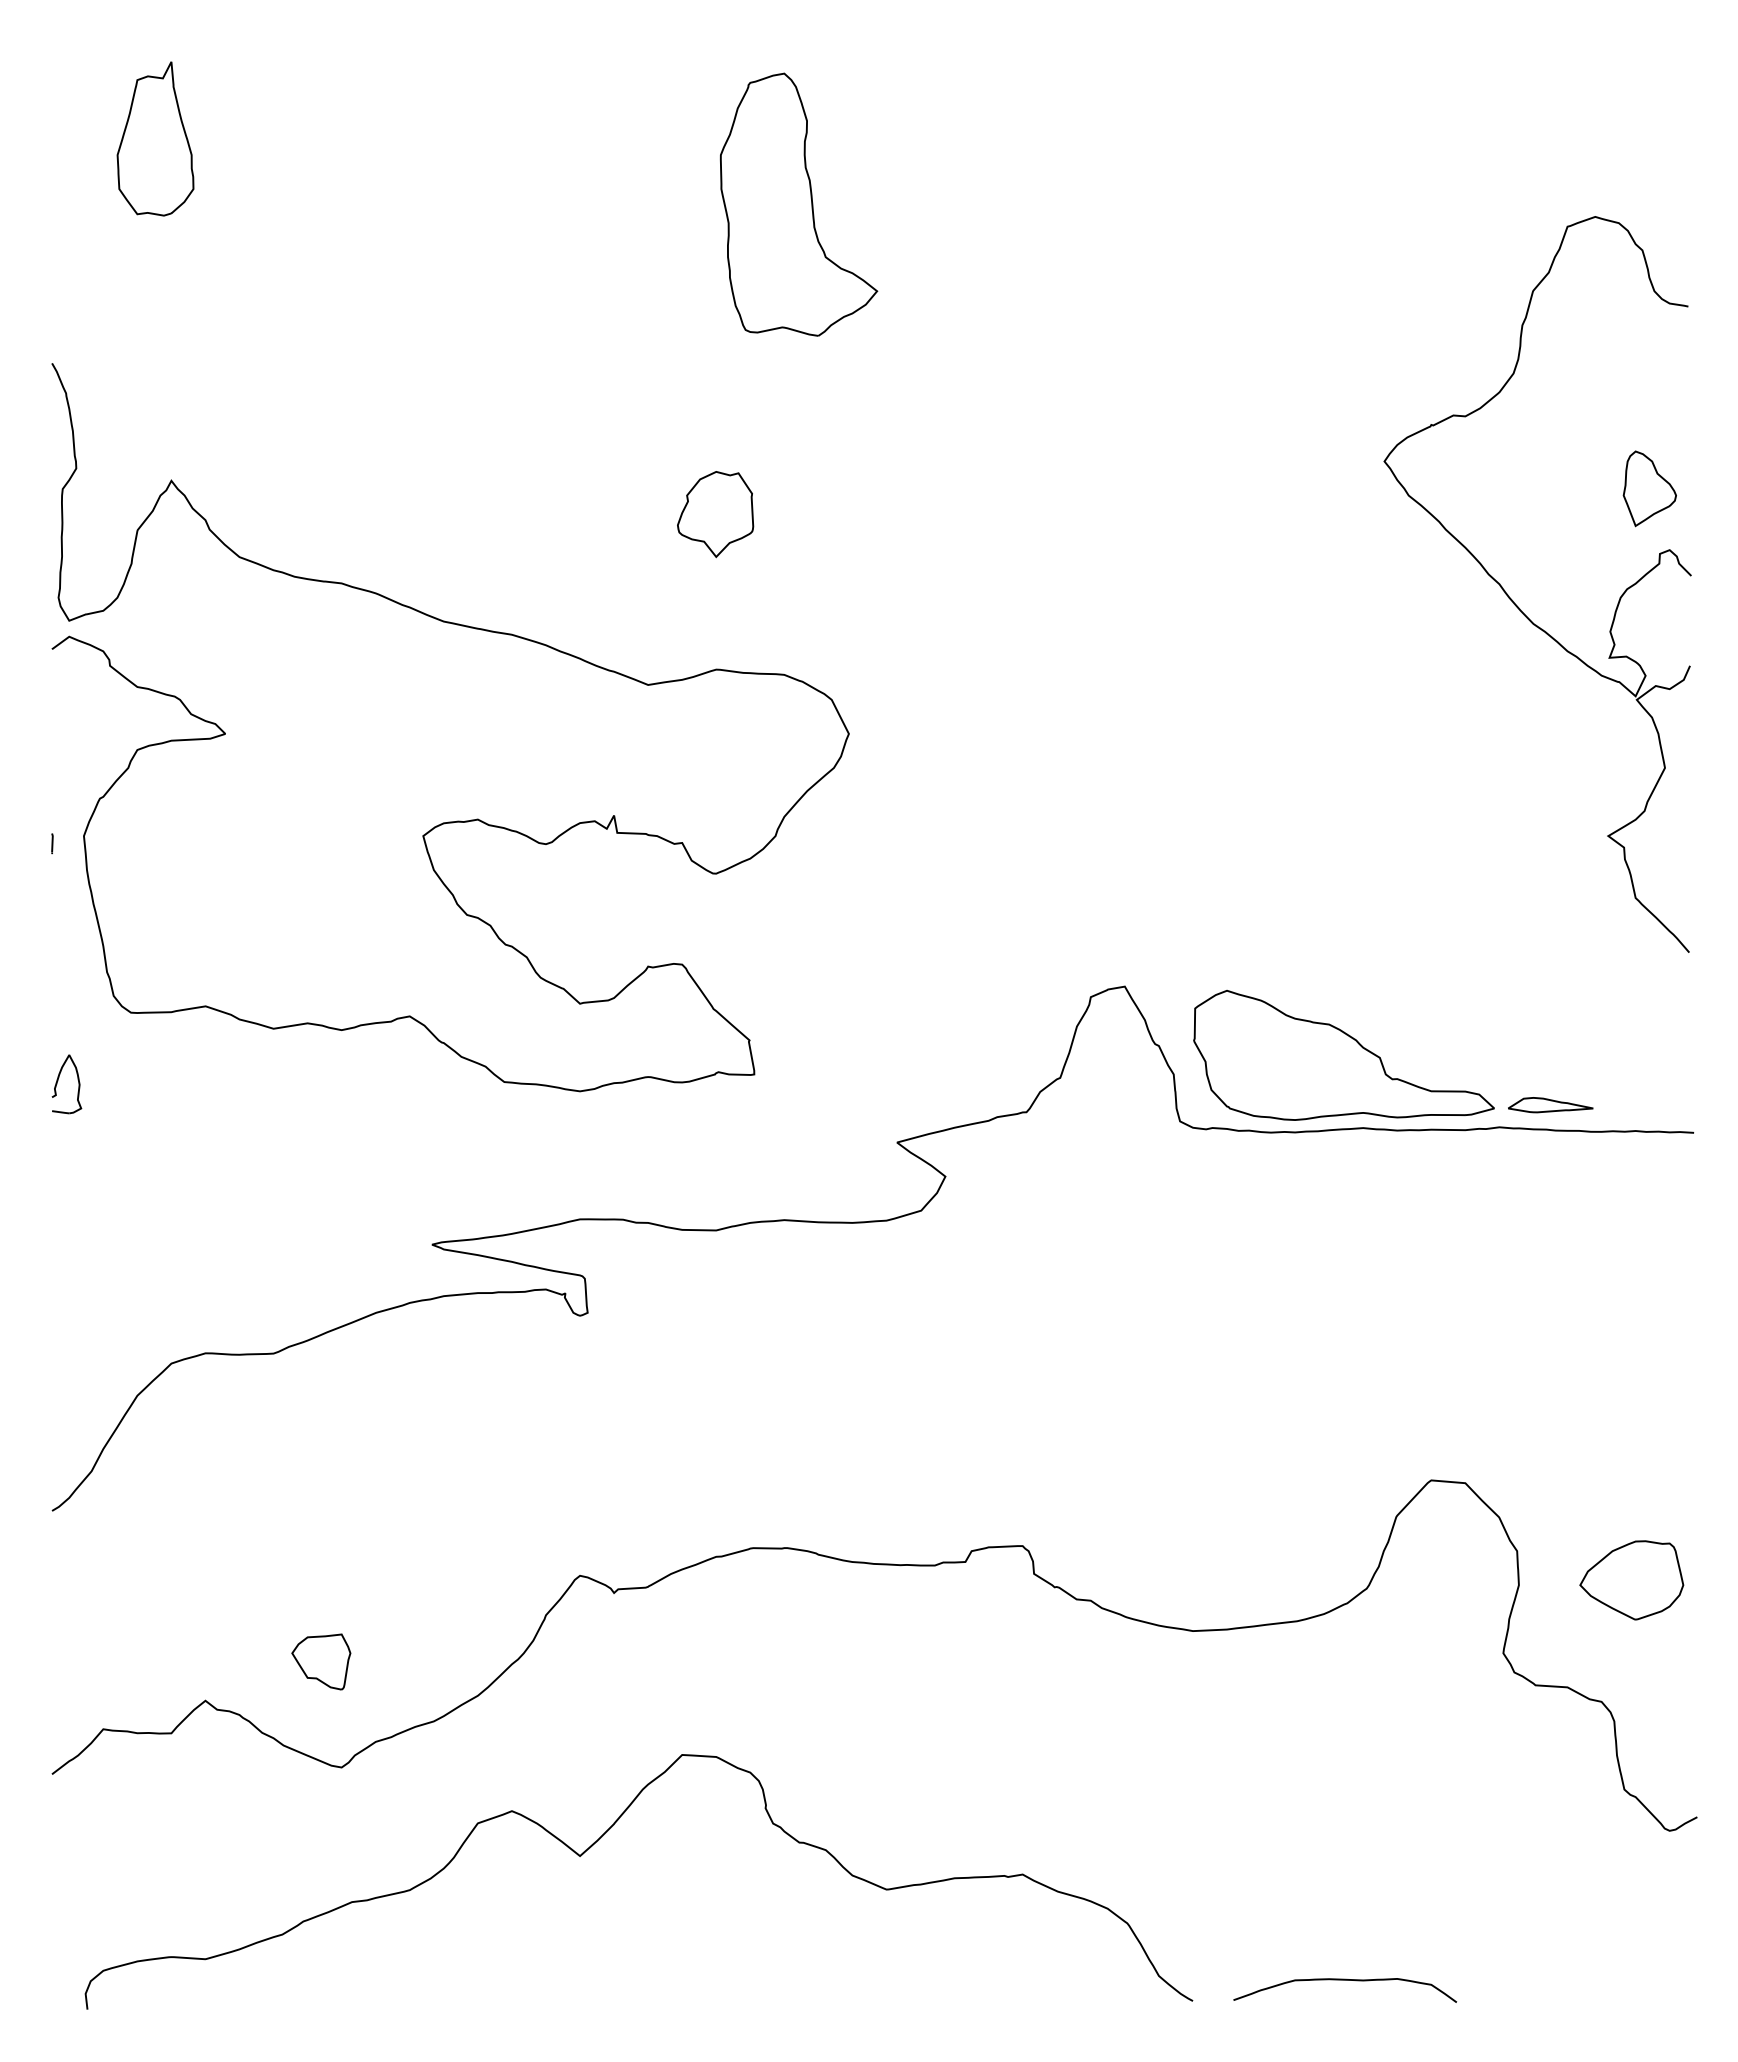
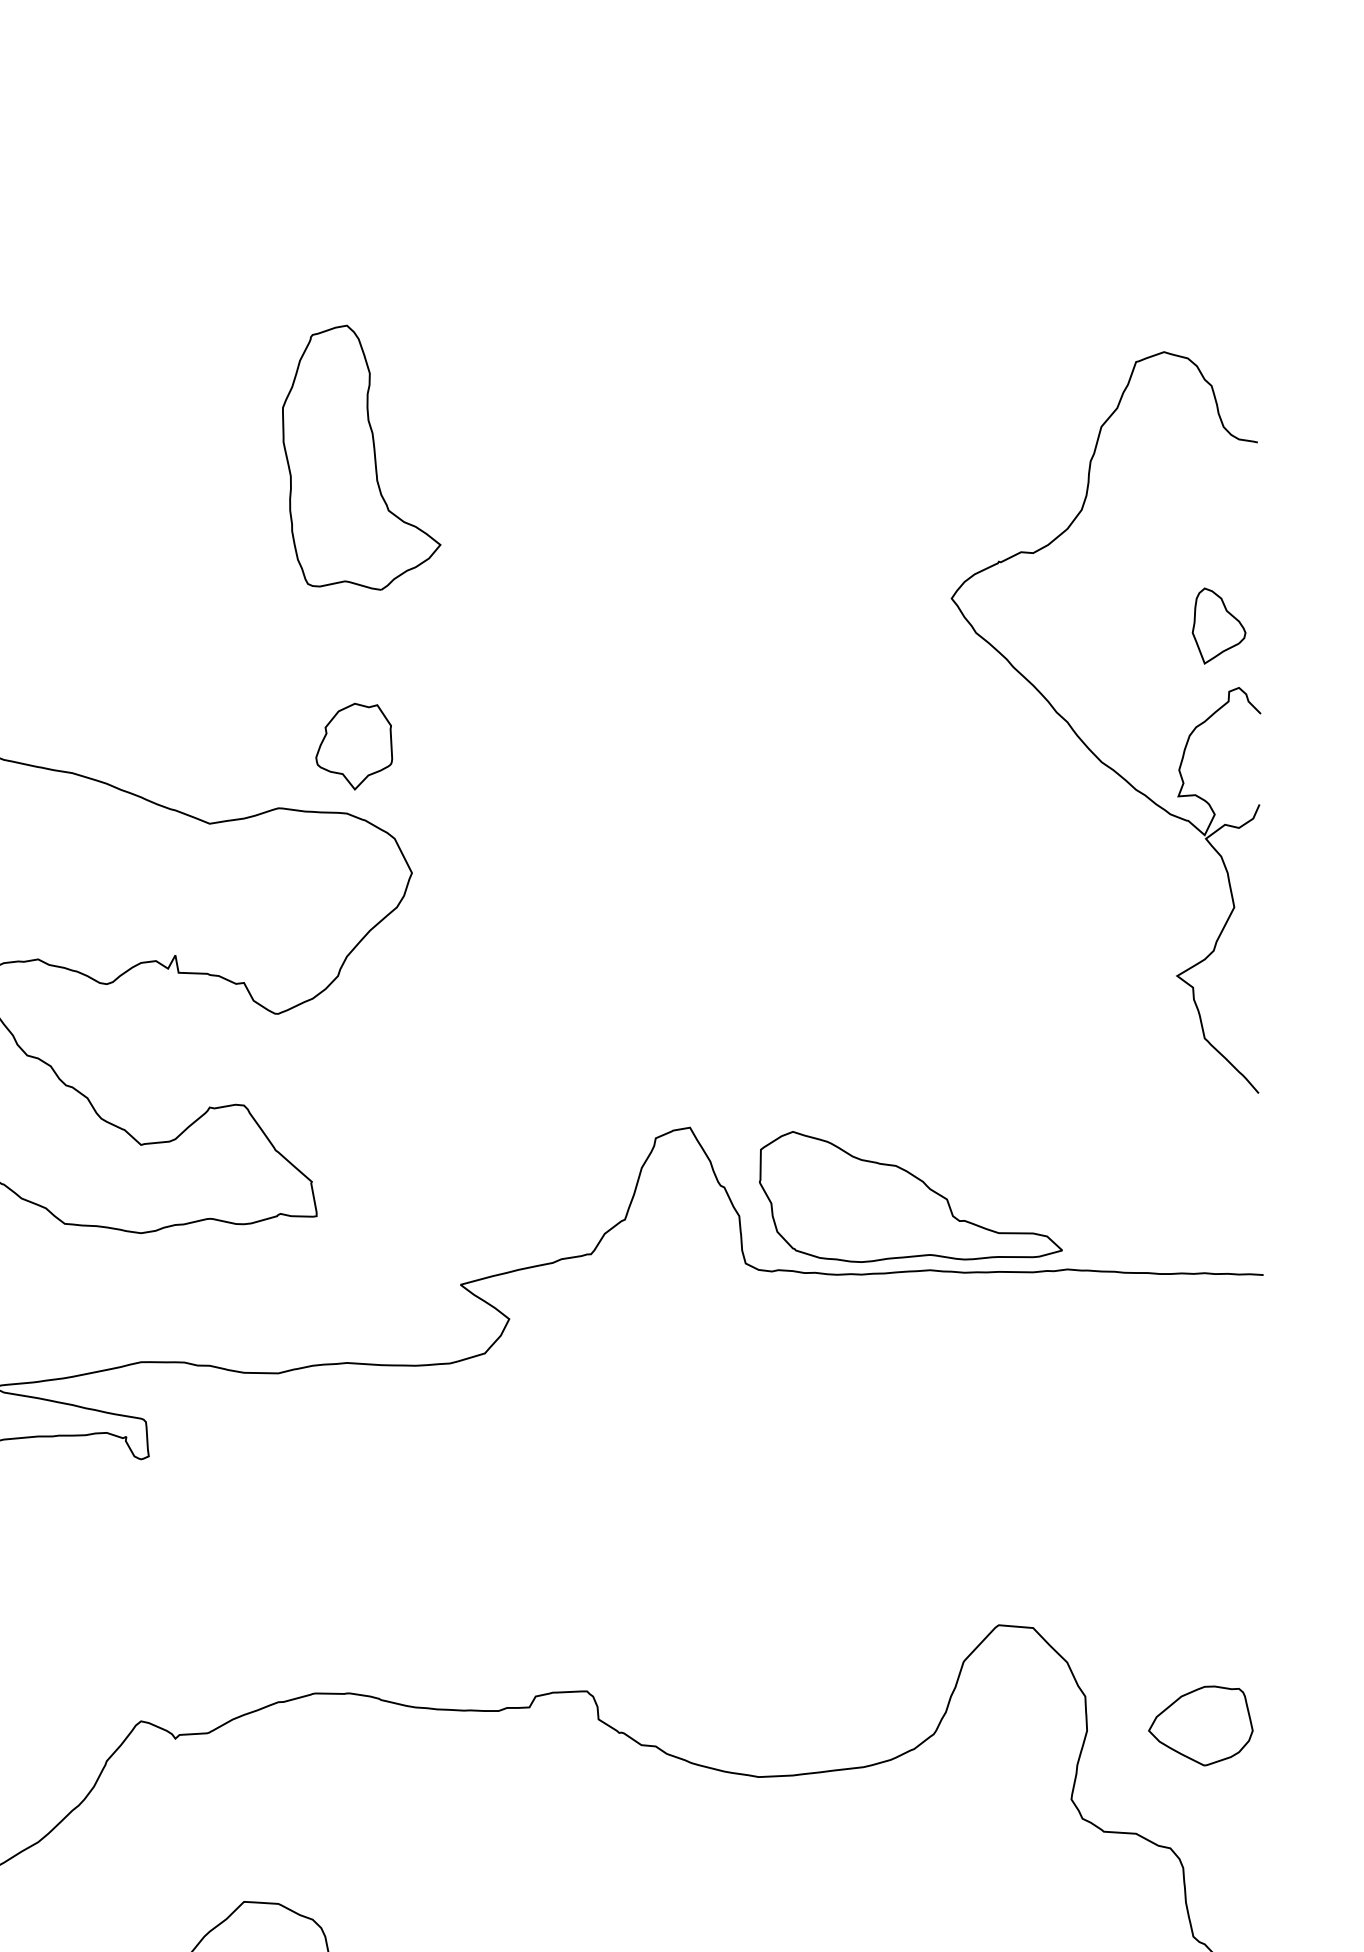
part: (798, 204) -> (361, 457), moved
part: (715, 514) -> (354, 746), moved
part: (1550, 1105) -> (1118, 1247), removed

